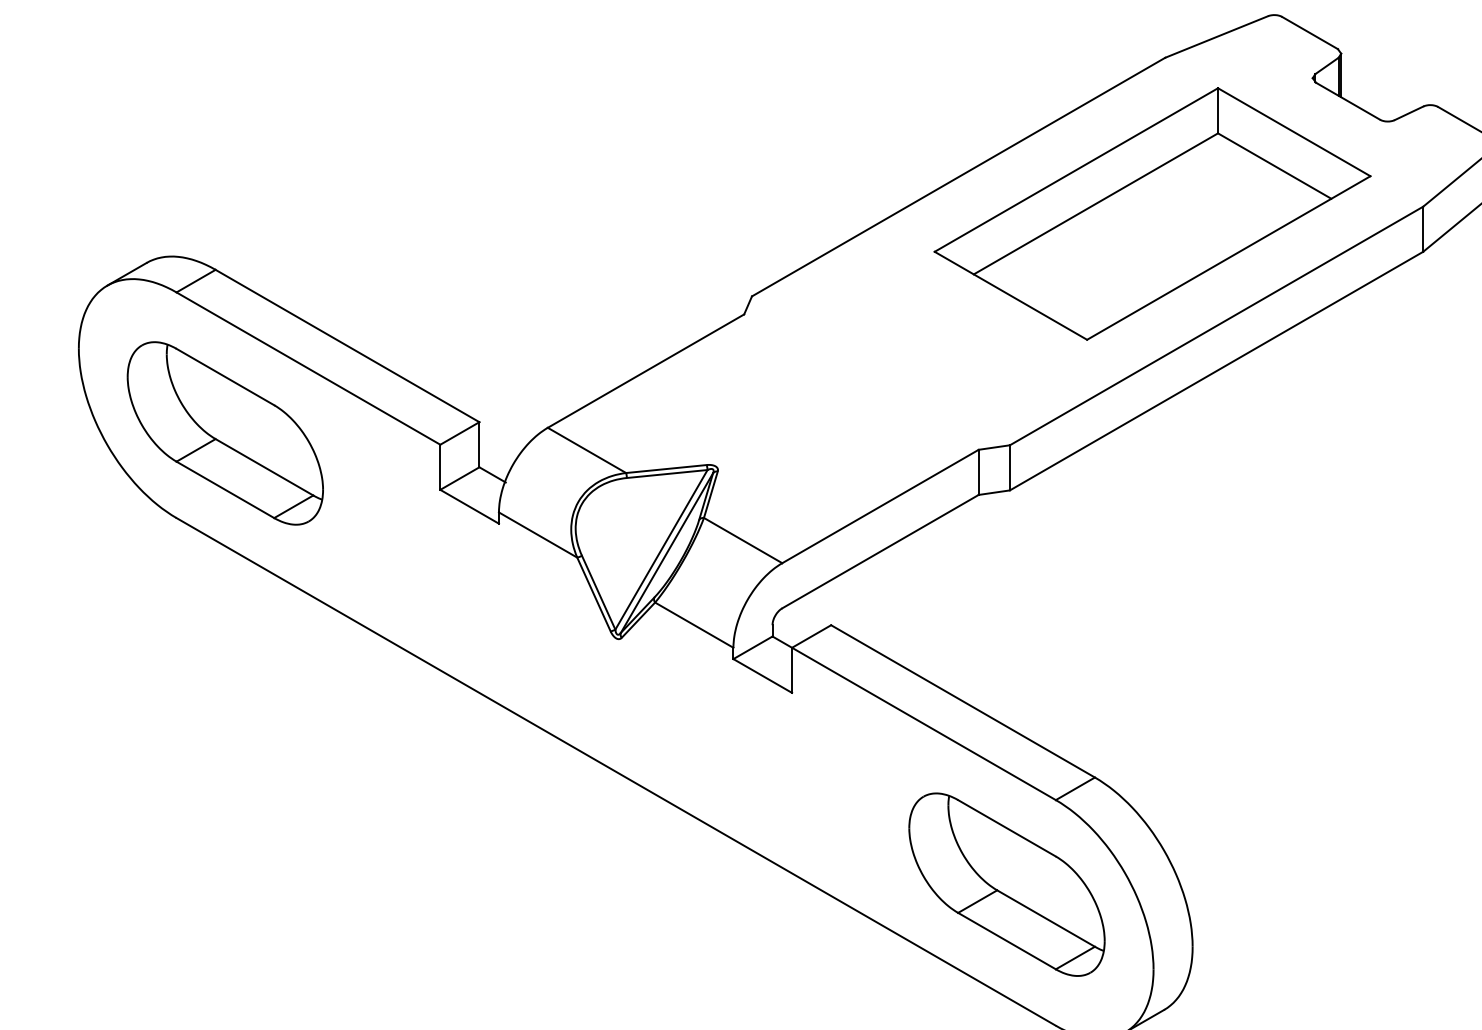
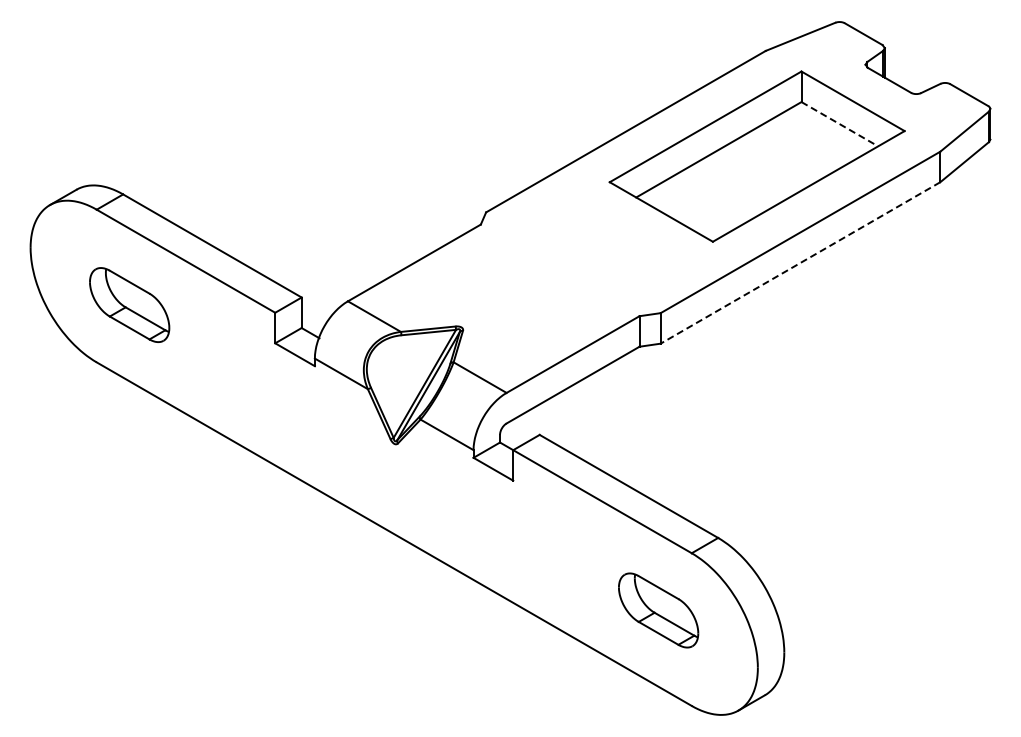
line: (1275, 166) -> (840, 124), solid -> dashed
line: (1216, 371) -> (800, 263), solid -> dashed
part: (224, 432) -> (129, 304), size x0.6
part: (1006, 884) -> (658, 610), size x0.6

